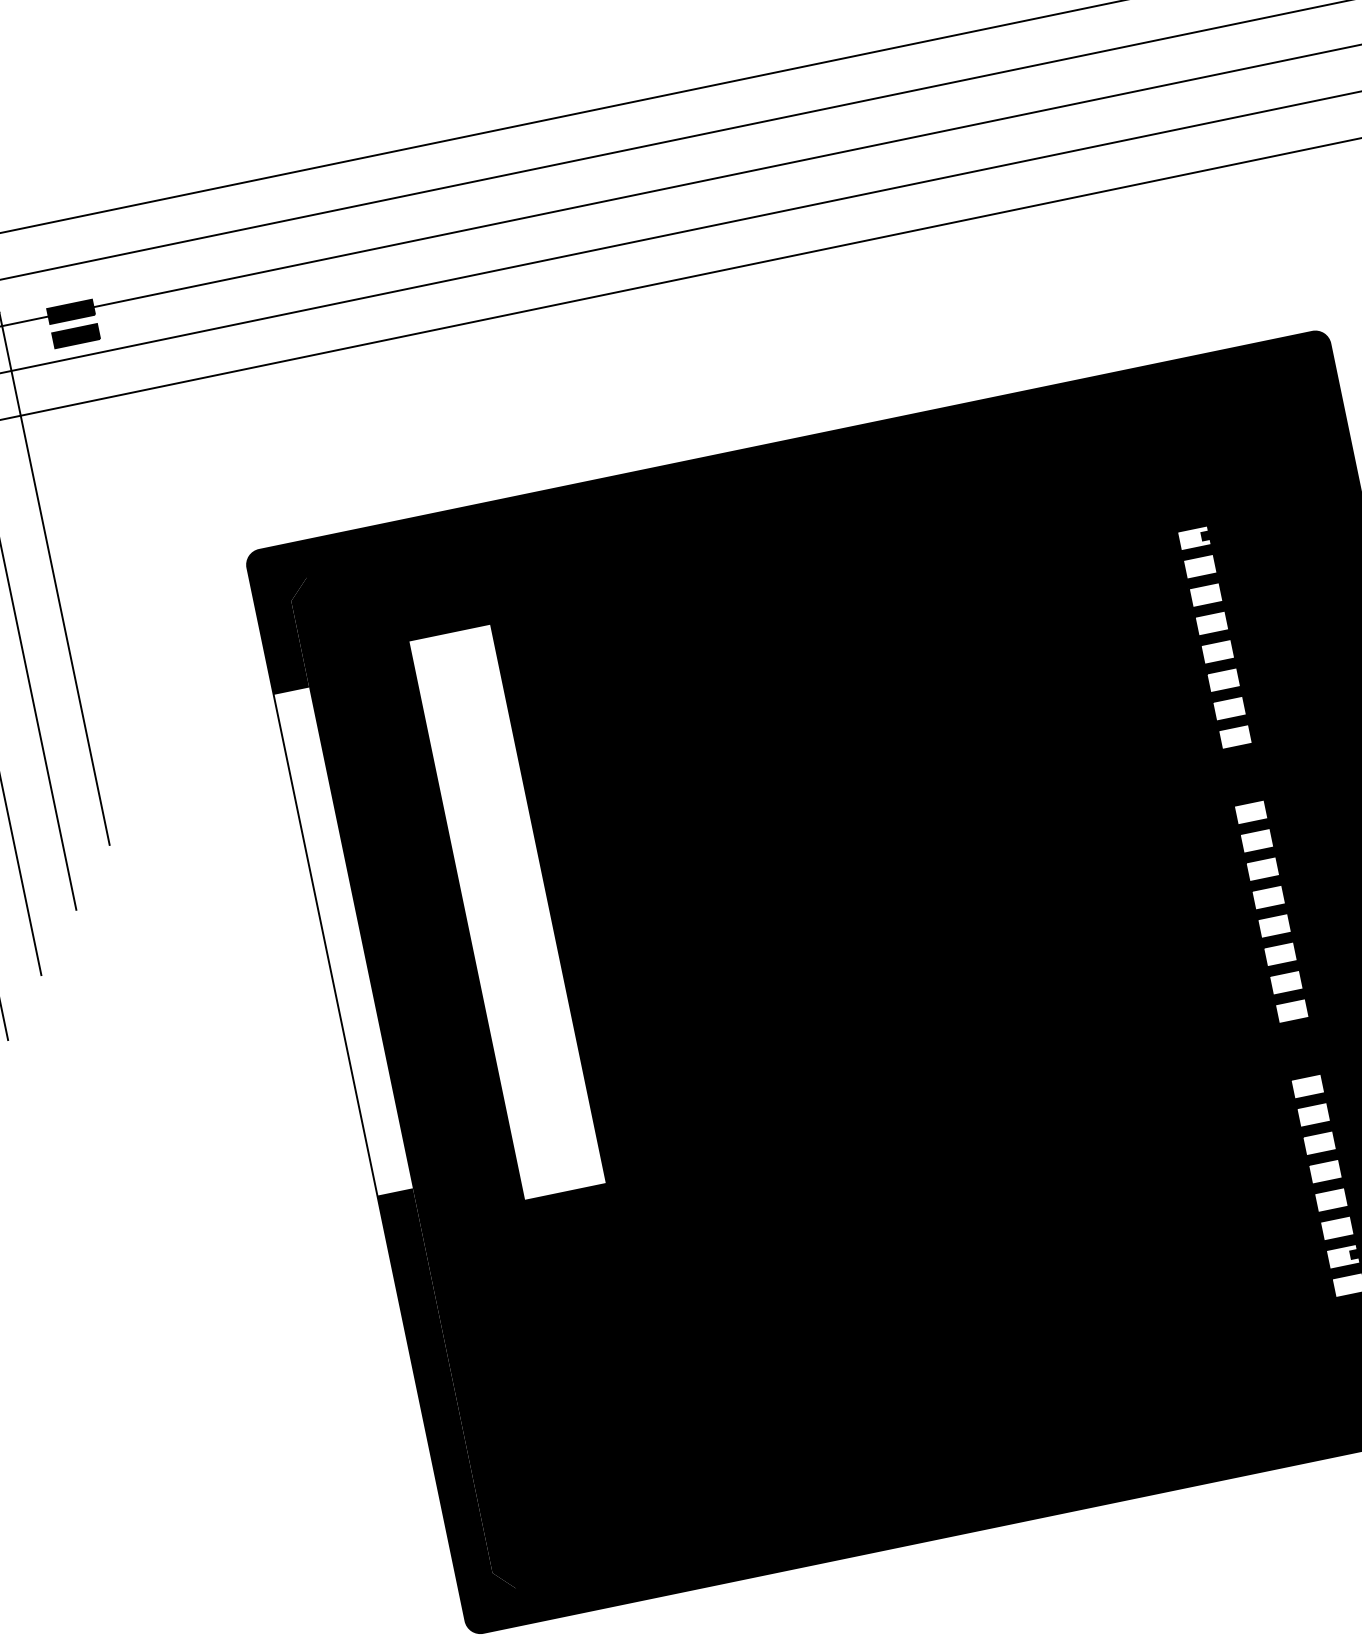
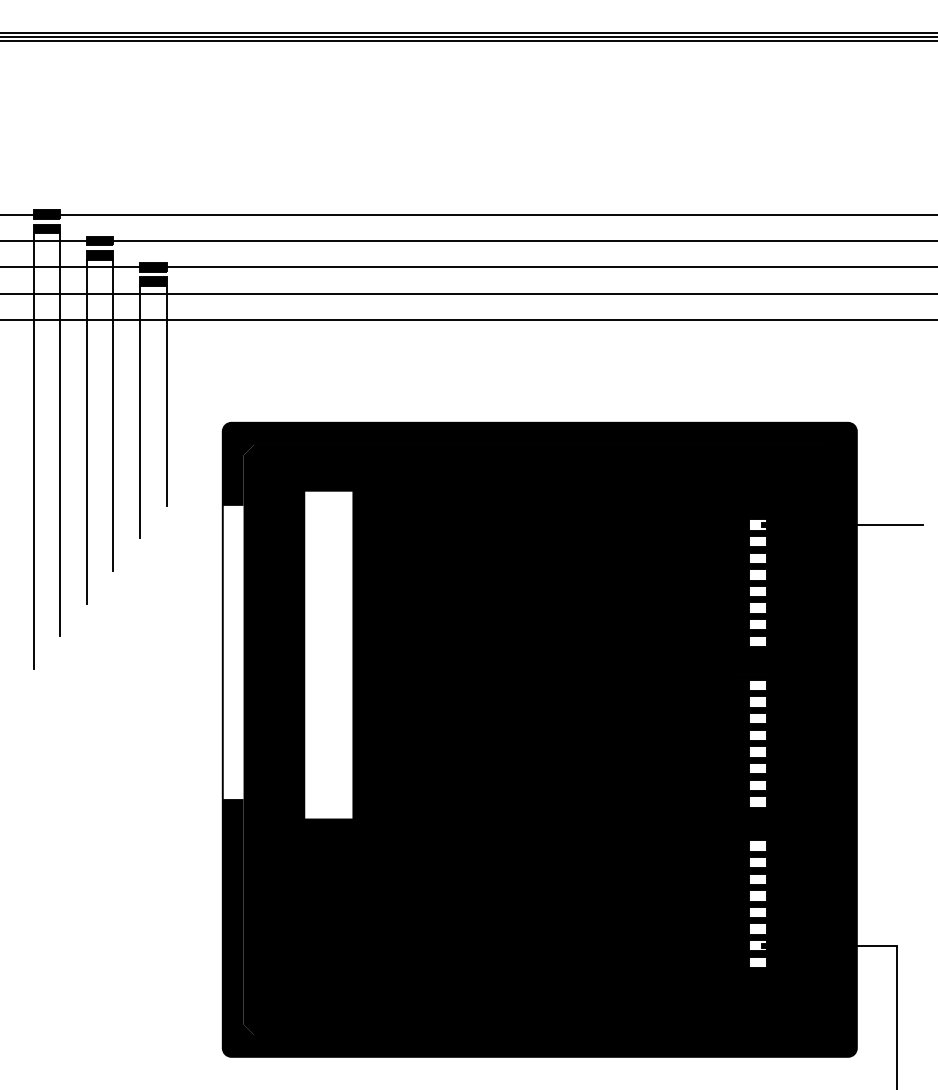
line: (138, 526) -> (166, 395), added
line: (99, 562) -> (140, 411), added

